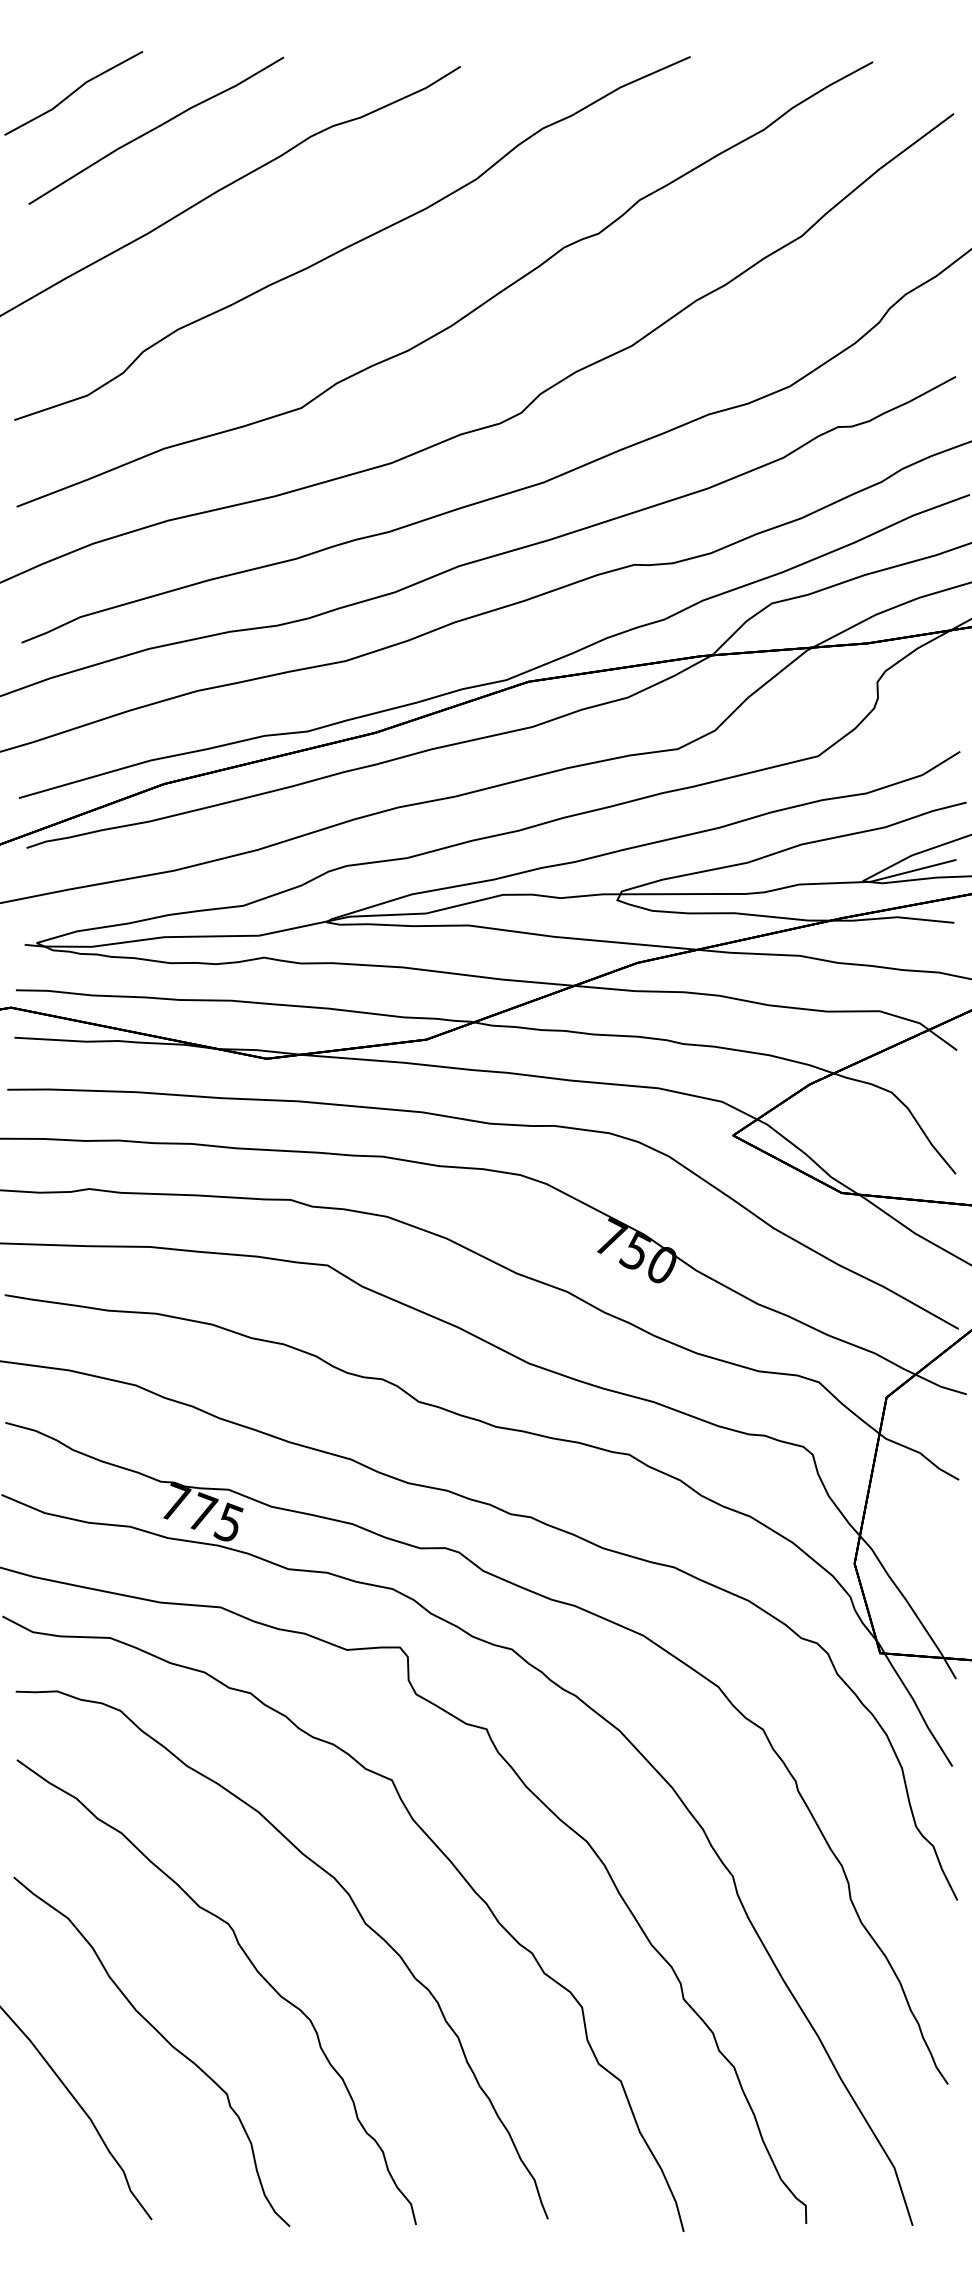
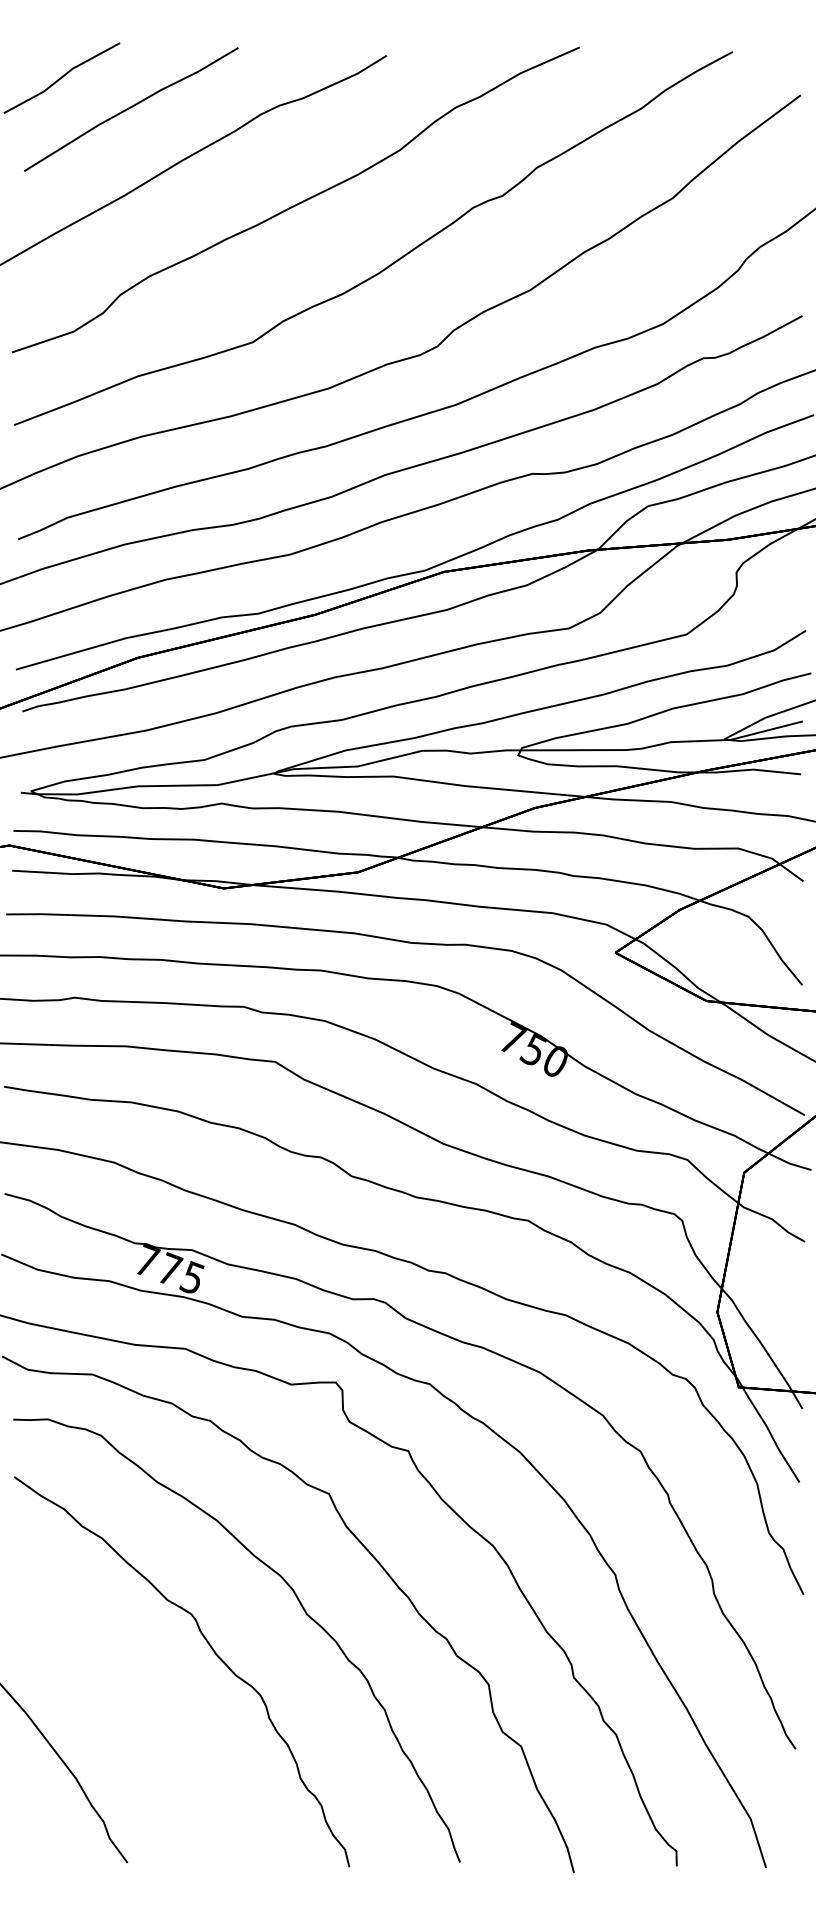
curve: (163, 2038) -> (137, 1710), removed

